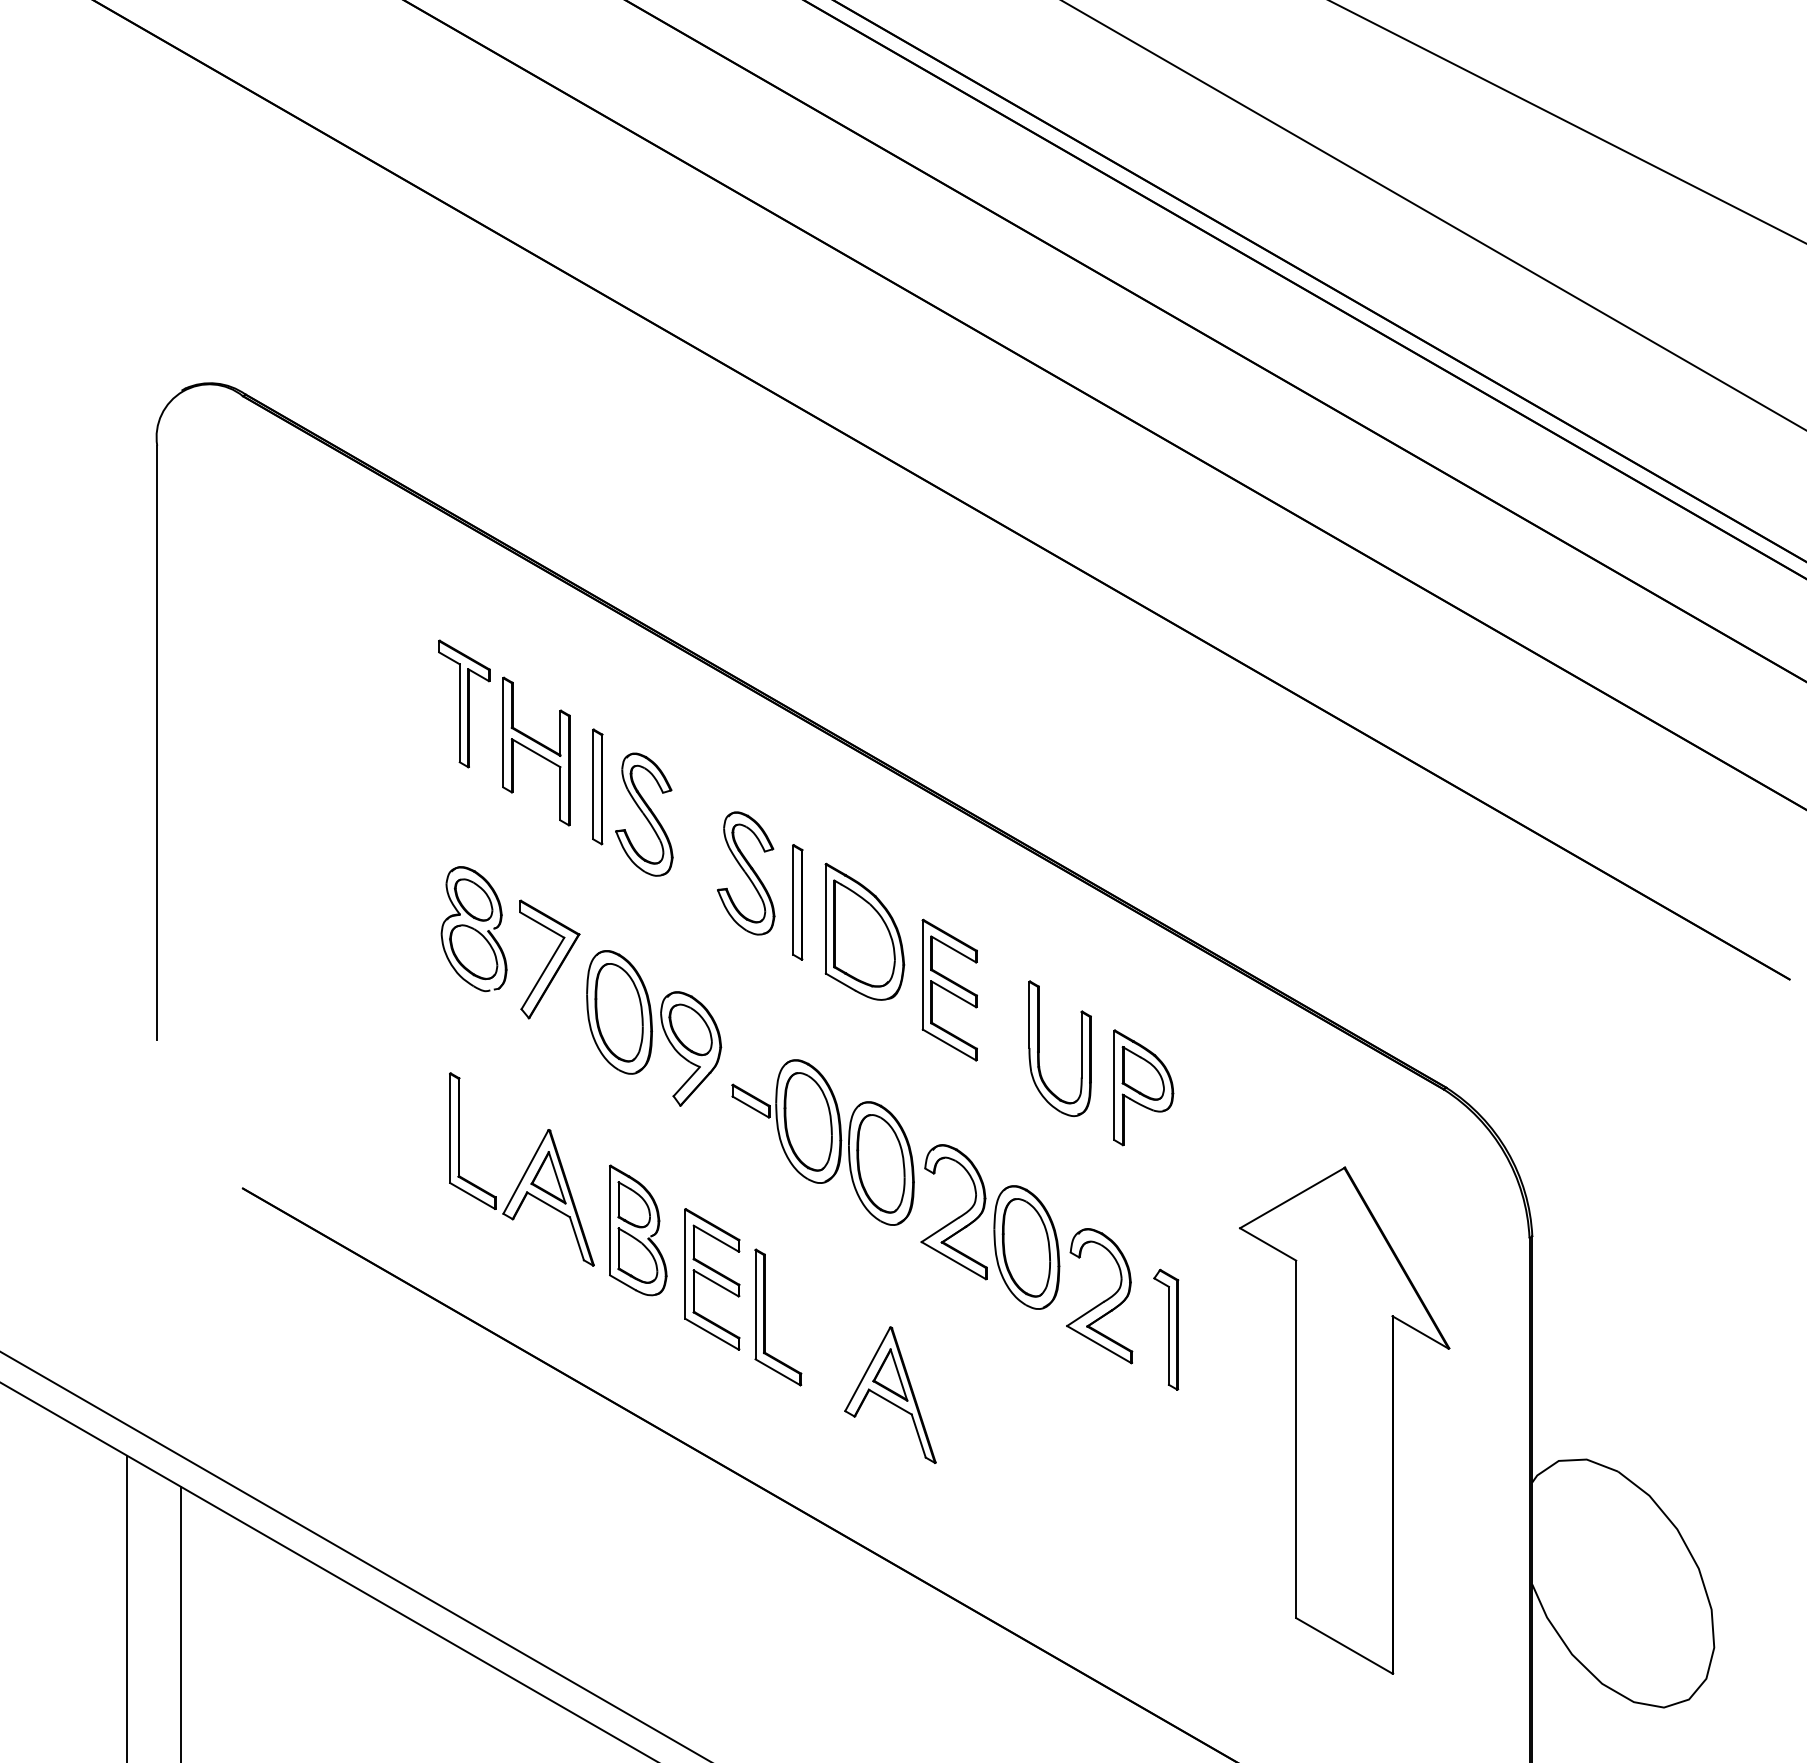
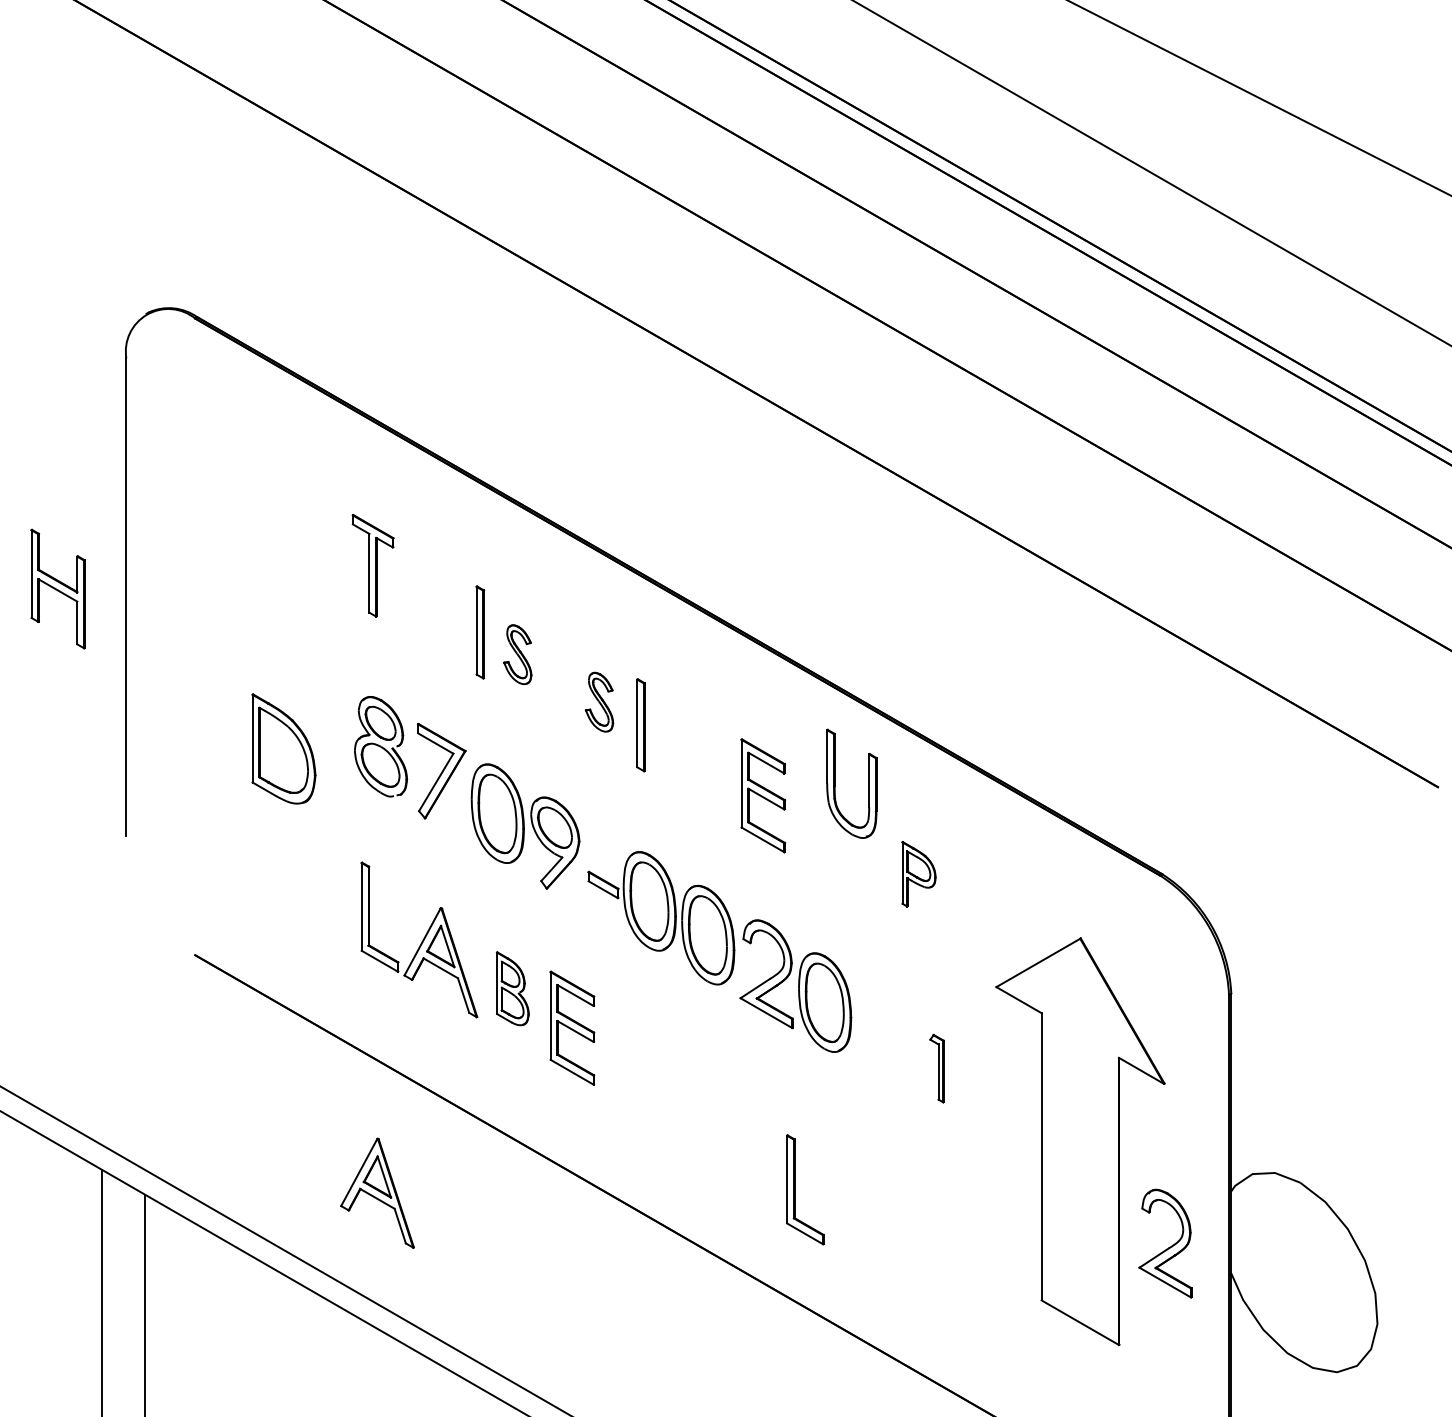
part: (535, 750) -> (57, 588), moved
part: (644, 814) -> (517, 654), size x0.6
part: (746, 874) -> (599, 702), size x0.6
part: (864, 931) -> (283, 748), moved
part: (1039, 1048) -> (835, 783), moved
part: (1143, 1088) -> (918, 874), size x0.7
part: (637, 1229) -> (512, 988), size x0.7
part: (1099, 1295) -> (1165, 1243), moved
part: (765, 1317) -> (795, 1189), moved
part: (1165, 1329) -> (936, 1068), size x0.7
part: (890, 1394) -> (377, 1192), moved

